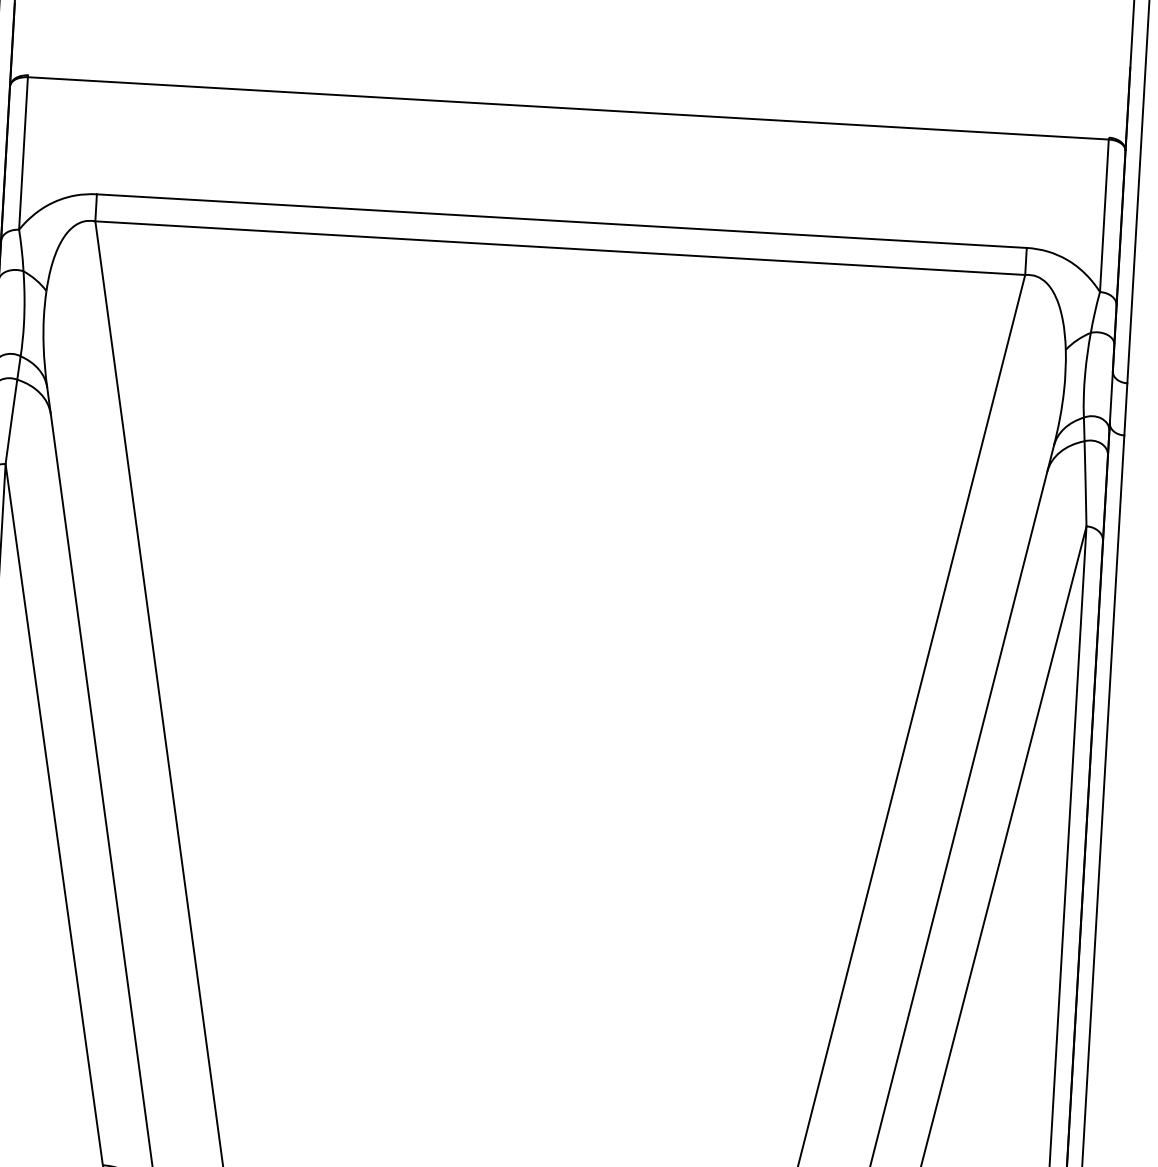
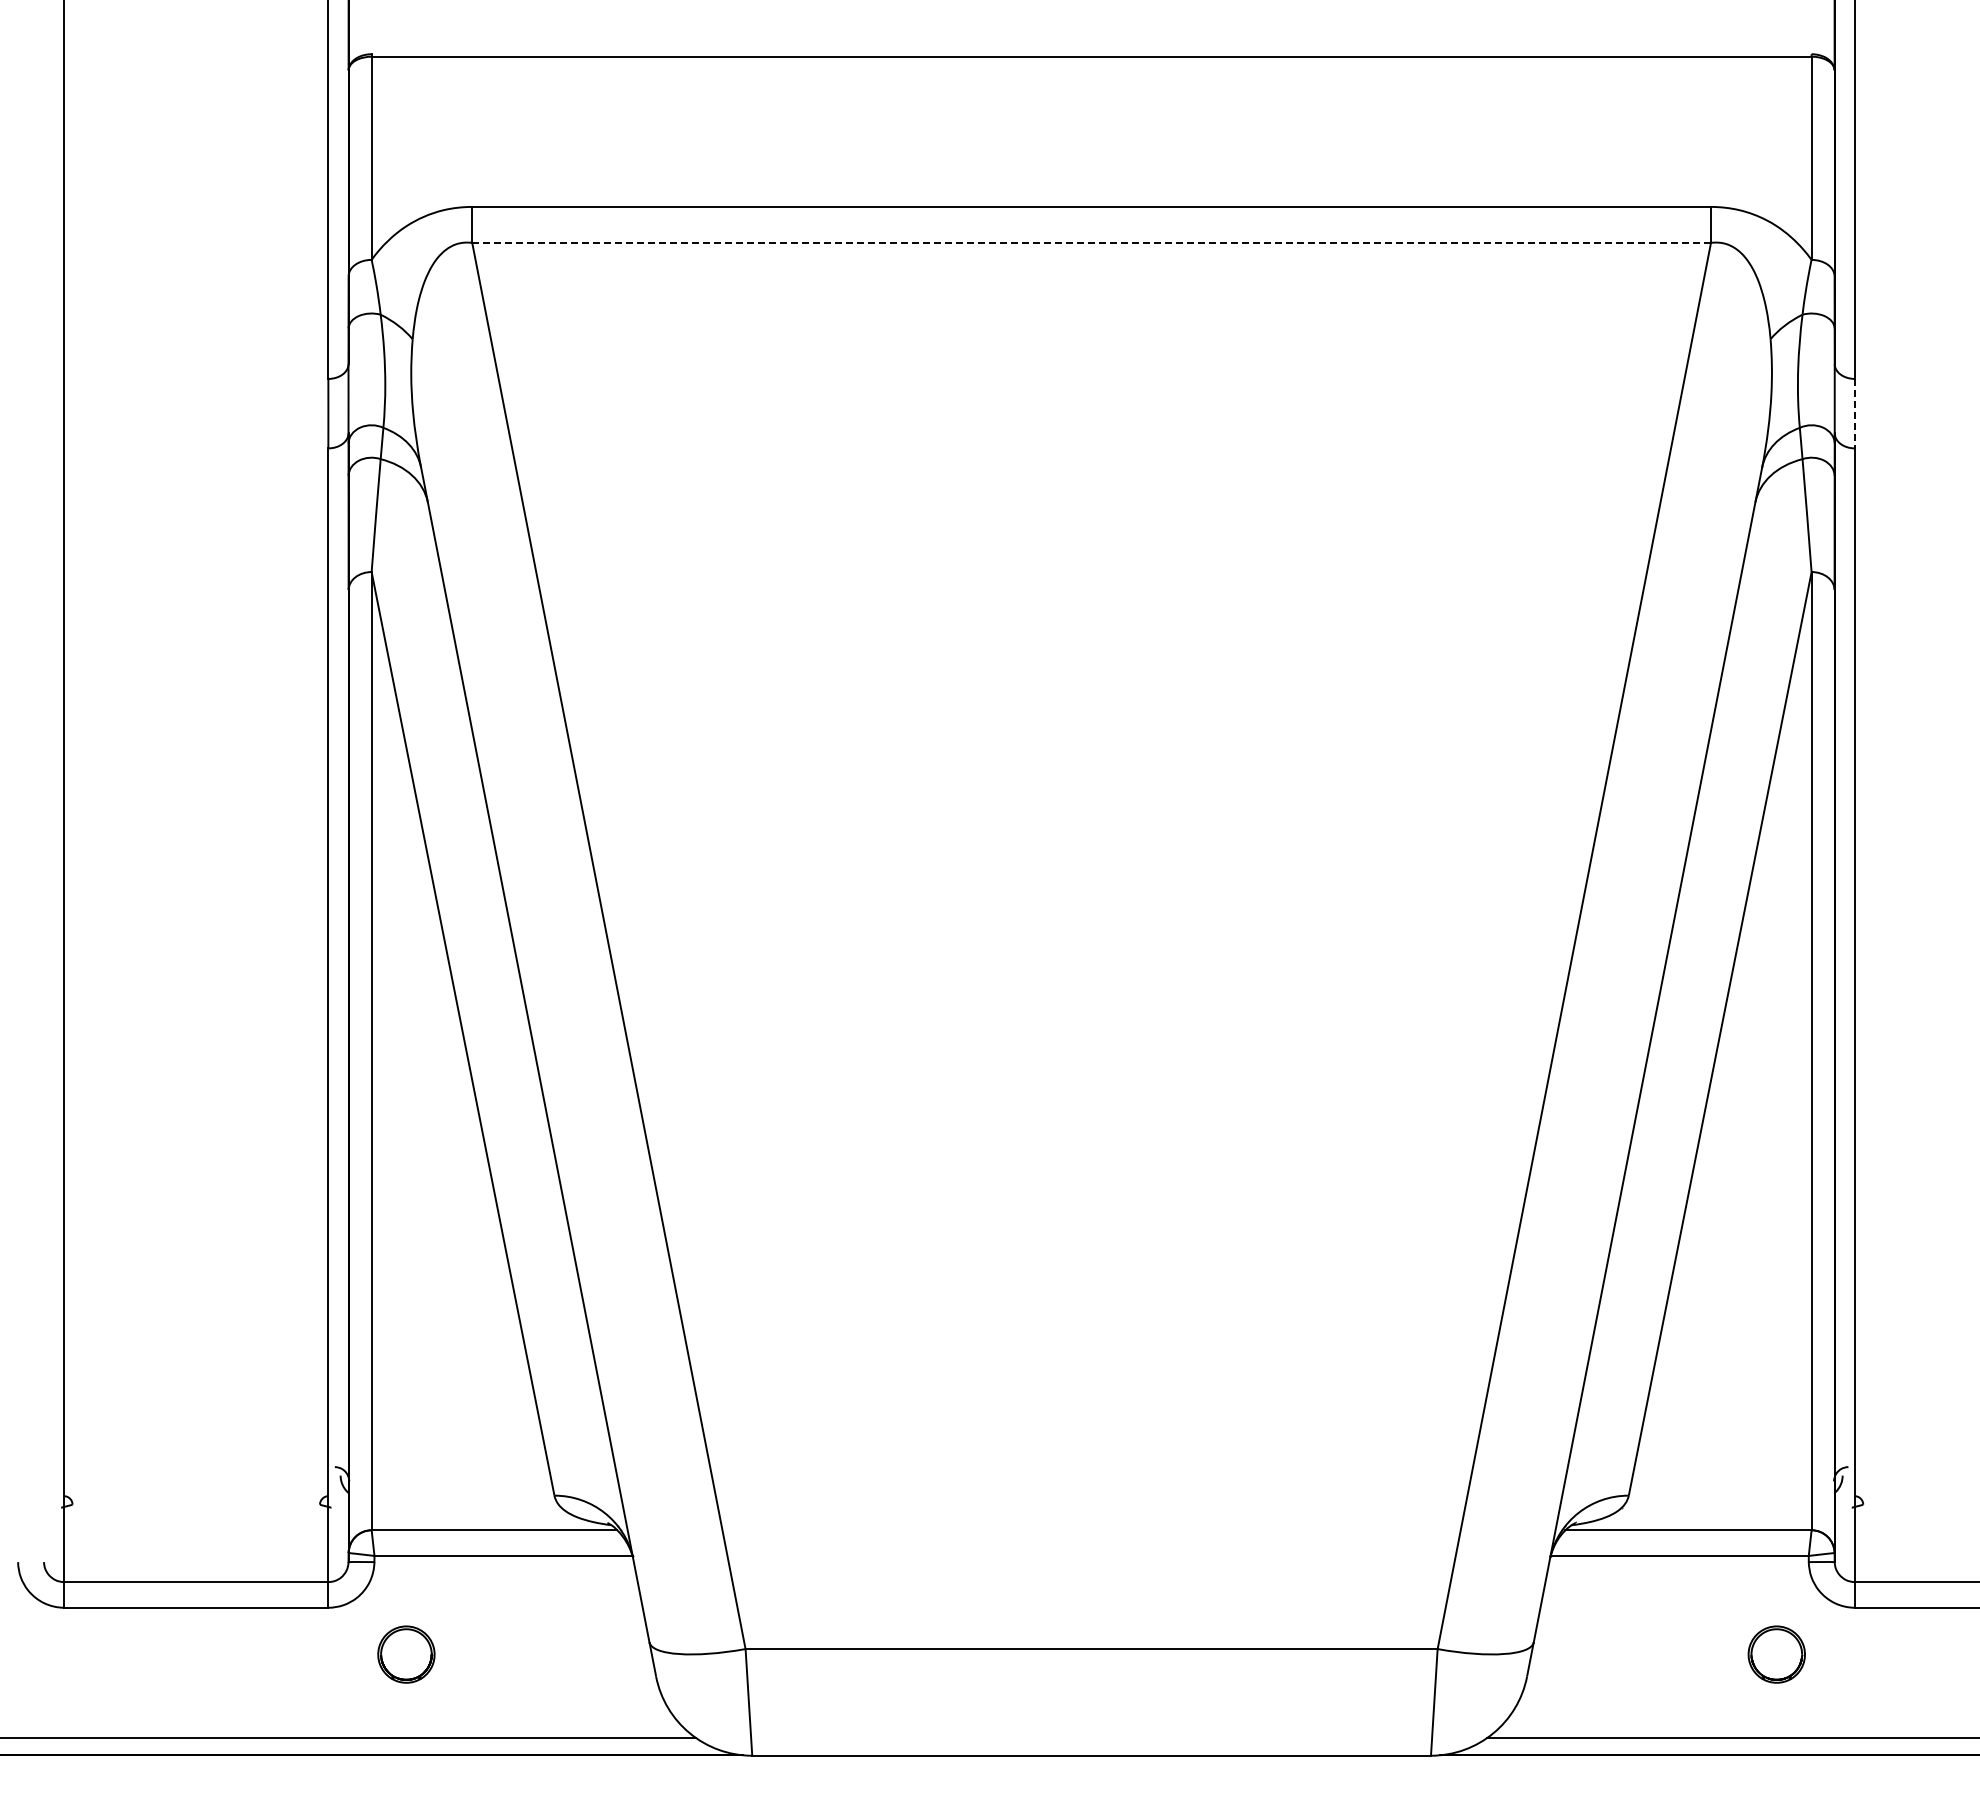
line: (560, 247) -> (1092, 242), solid -> dashed
line: (1125, 409) -> (1854, 413), solid -> dashed

